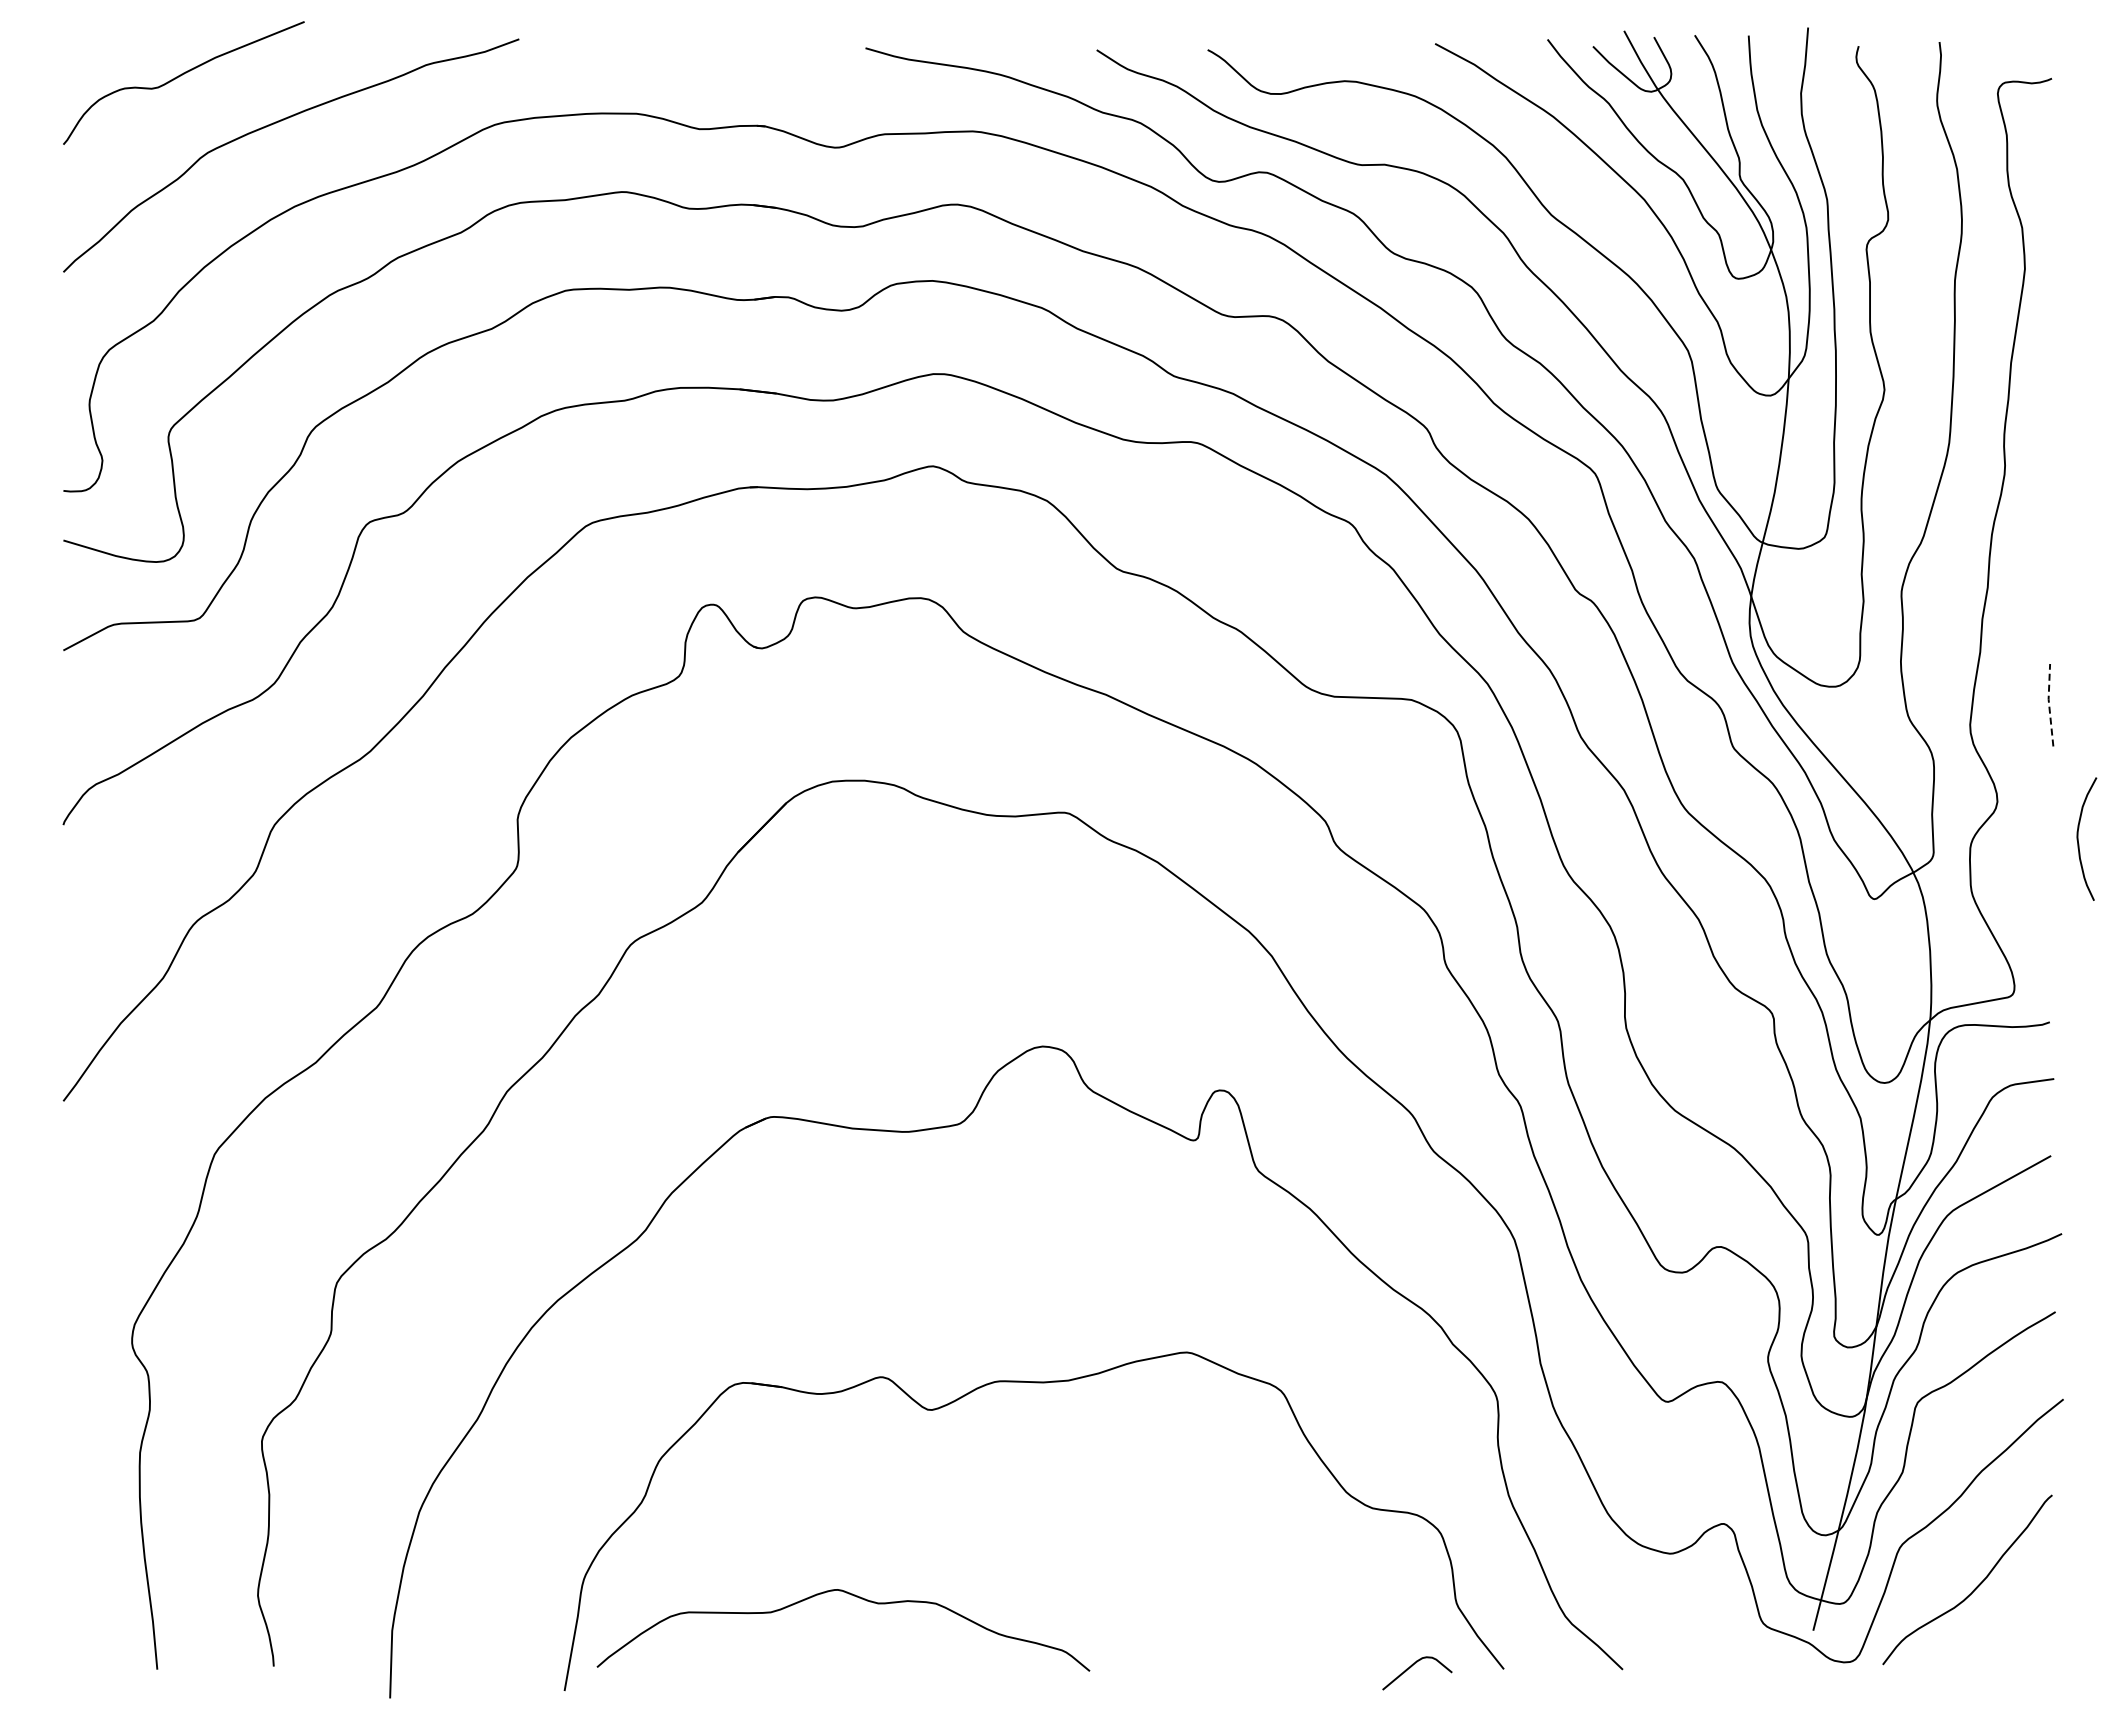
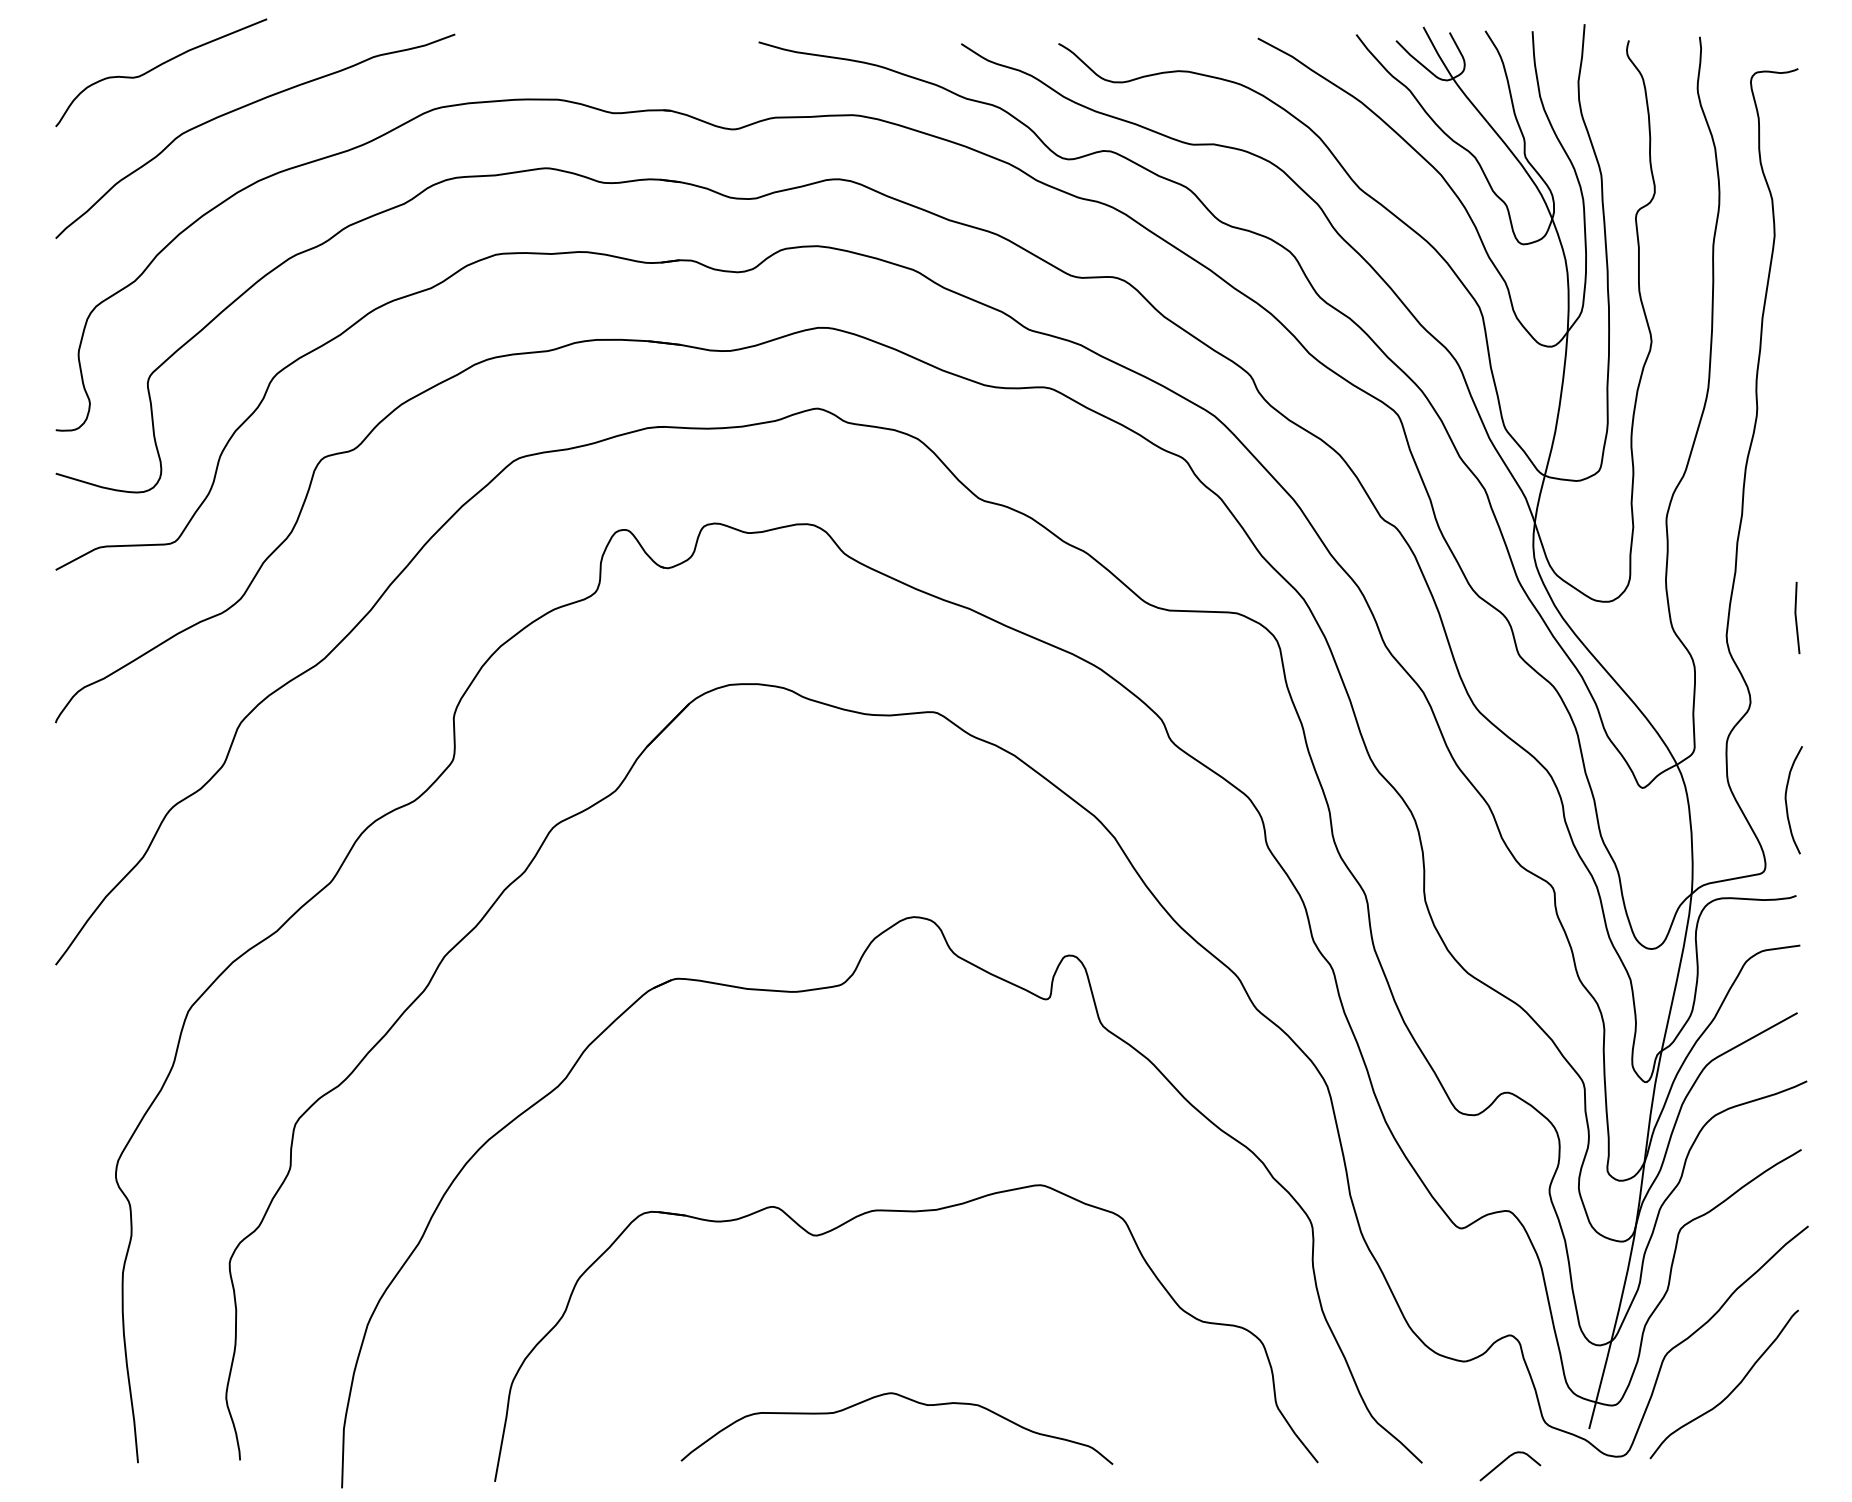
line: (2049, 704) -> (1796, 617), dashed -> solid
curve: (2078, 838) -> (1786, 799), moved
curve: (856, 1597) -> (908, 1399), moved
curve: (1411, 1667) -> (1505, 1461), moved

